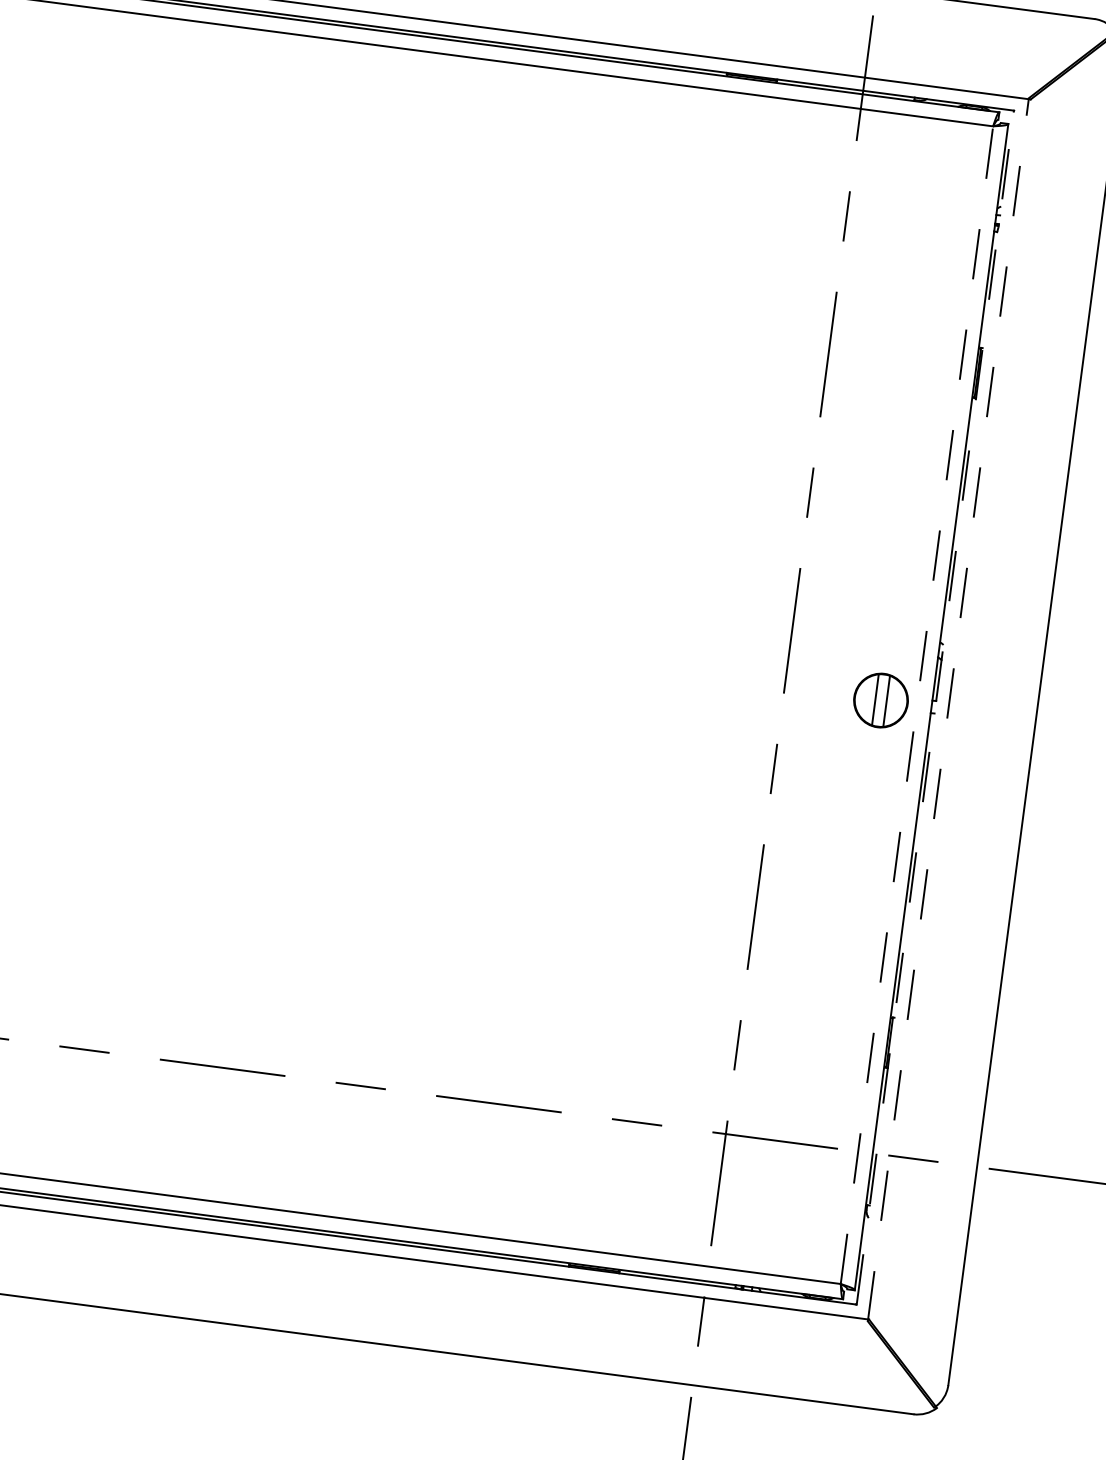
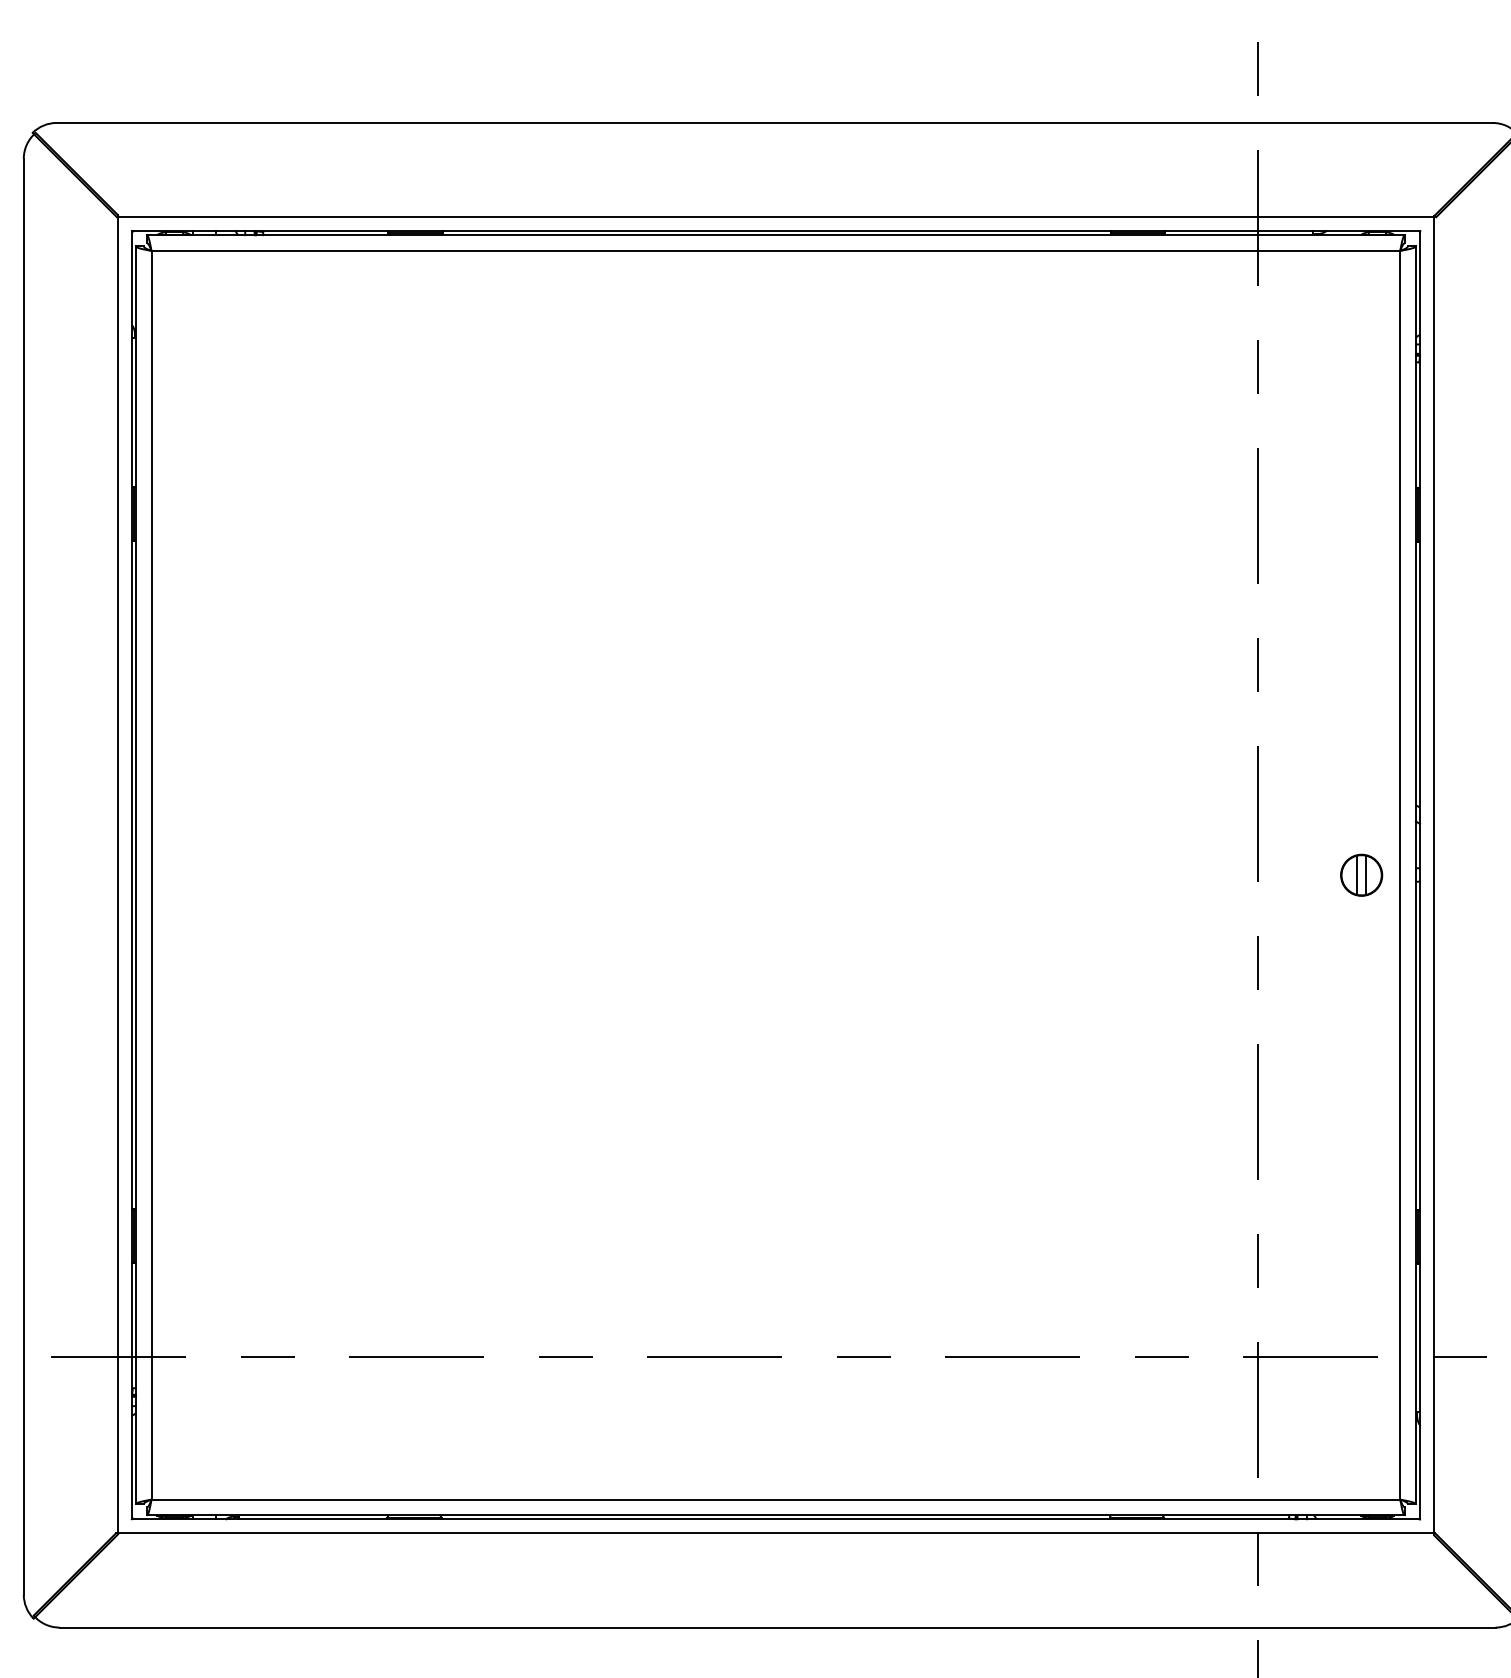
part: (881, 699) -> (1361, 874), size x0.71
line: (917, 704) -> (1400, 874), dashed -> solid
line: (935, 707) -> (1420, 875), dashed -> solid
line: (948, 709) -> (1434, 875), dashed -> solid

